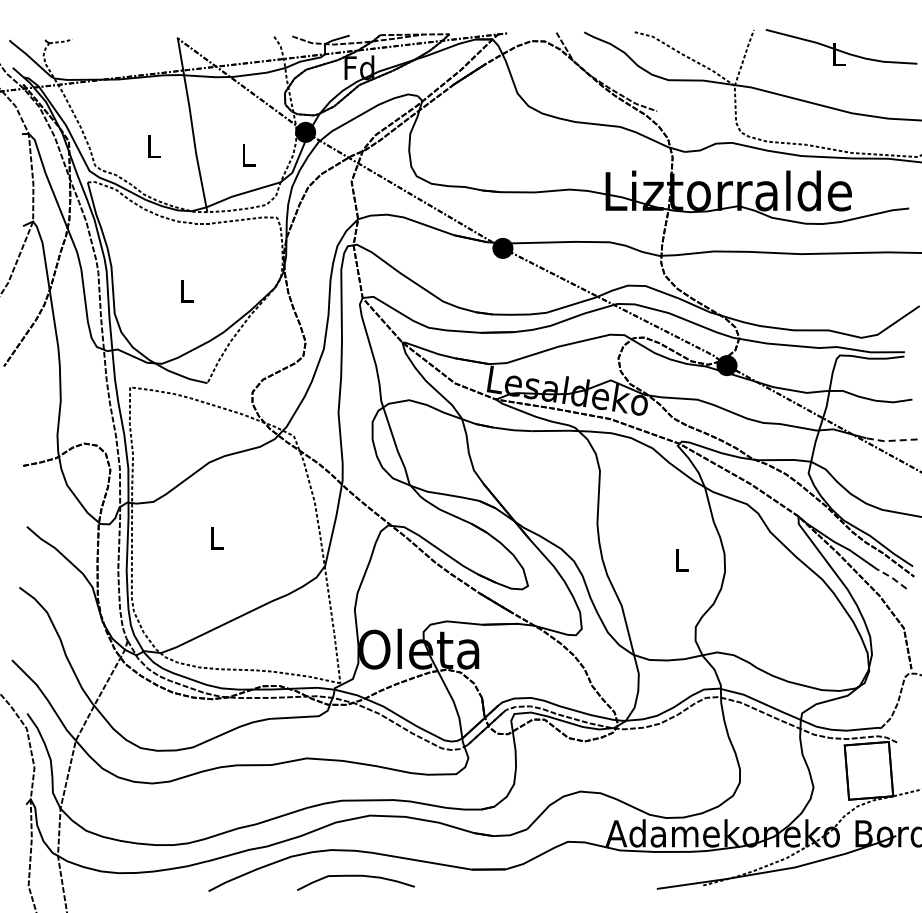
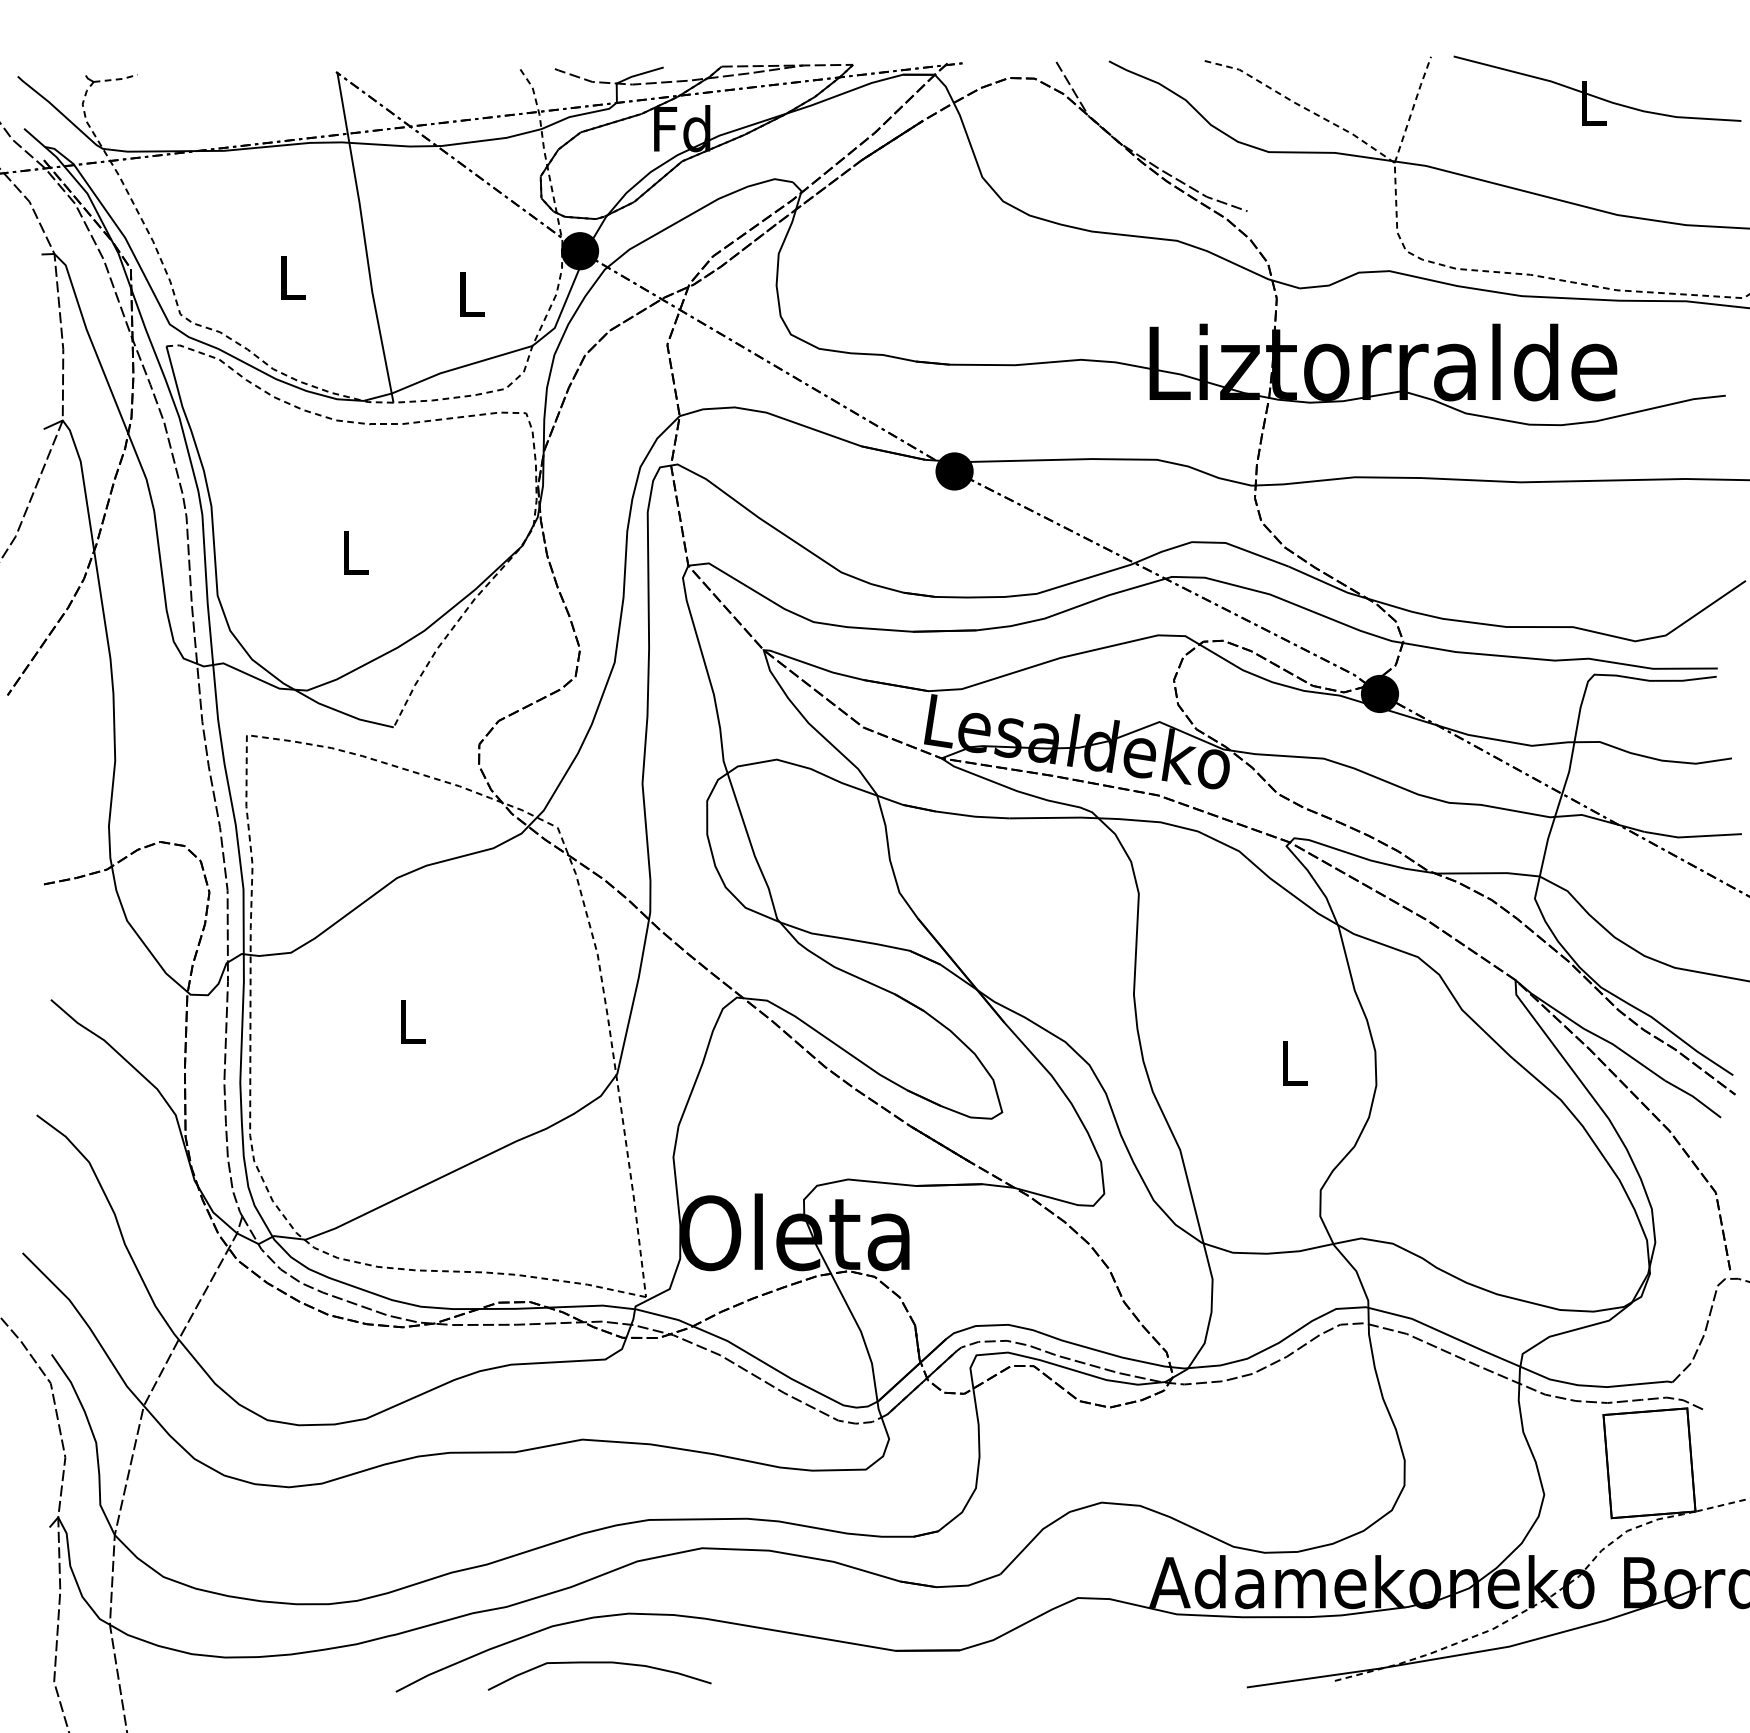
line: (891, 440) -> (1692, 836), dashed -> solid
line: (891, 577) -> (1692, 1096), dashed -> solid
curve: (355, 876) -> (598, 1663), moved

